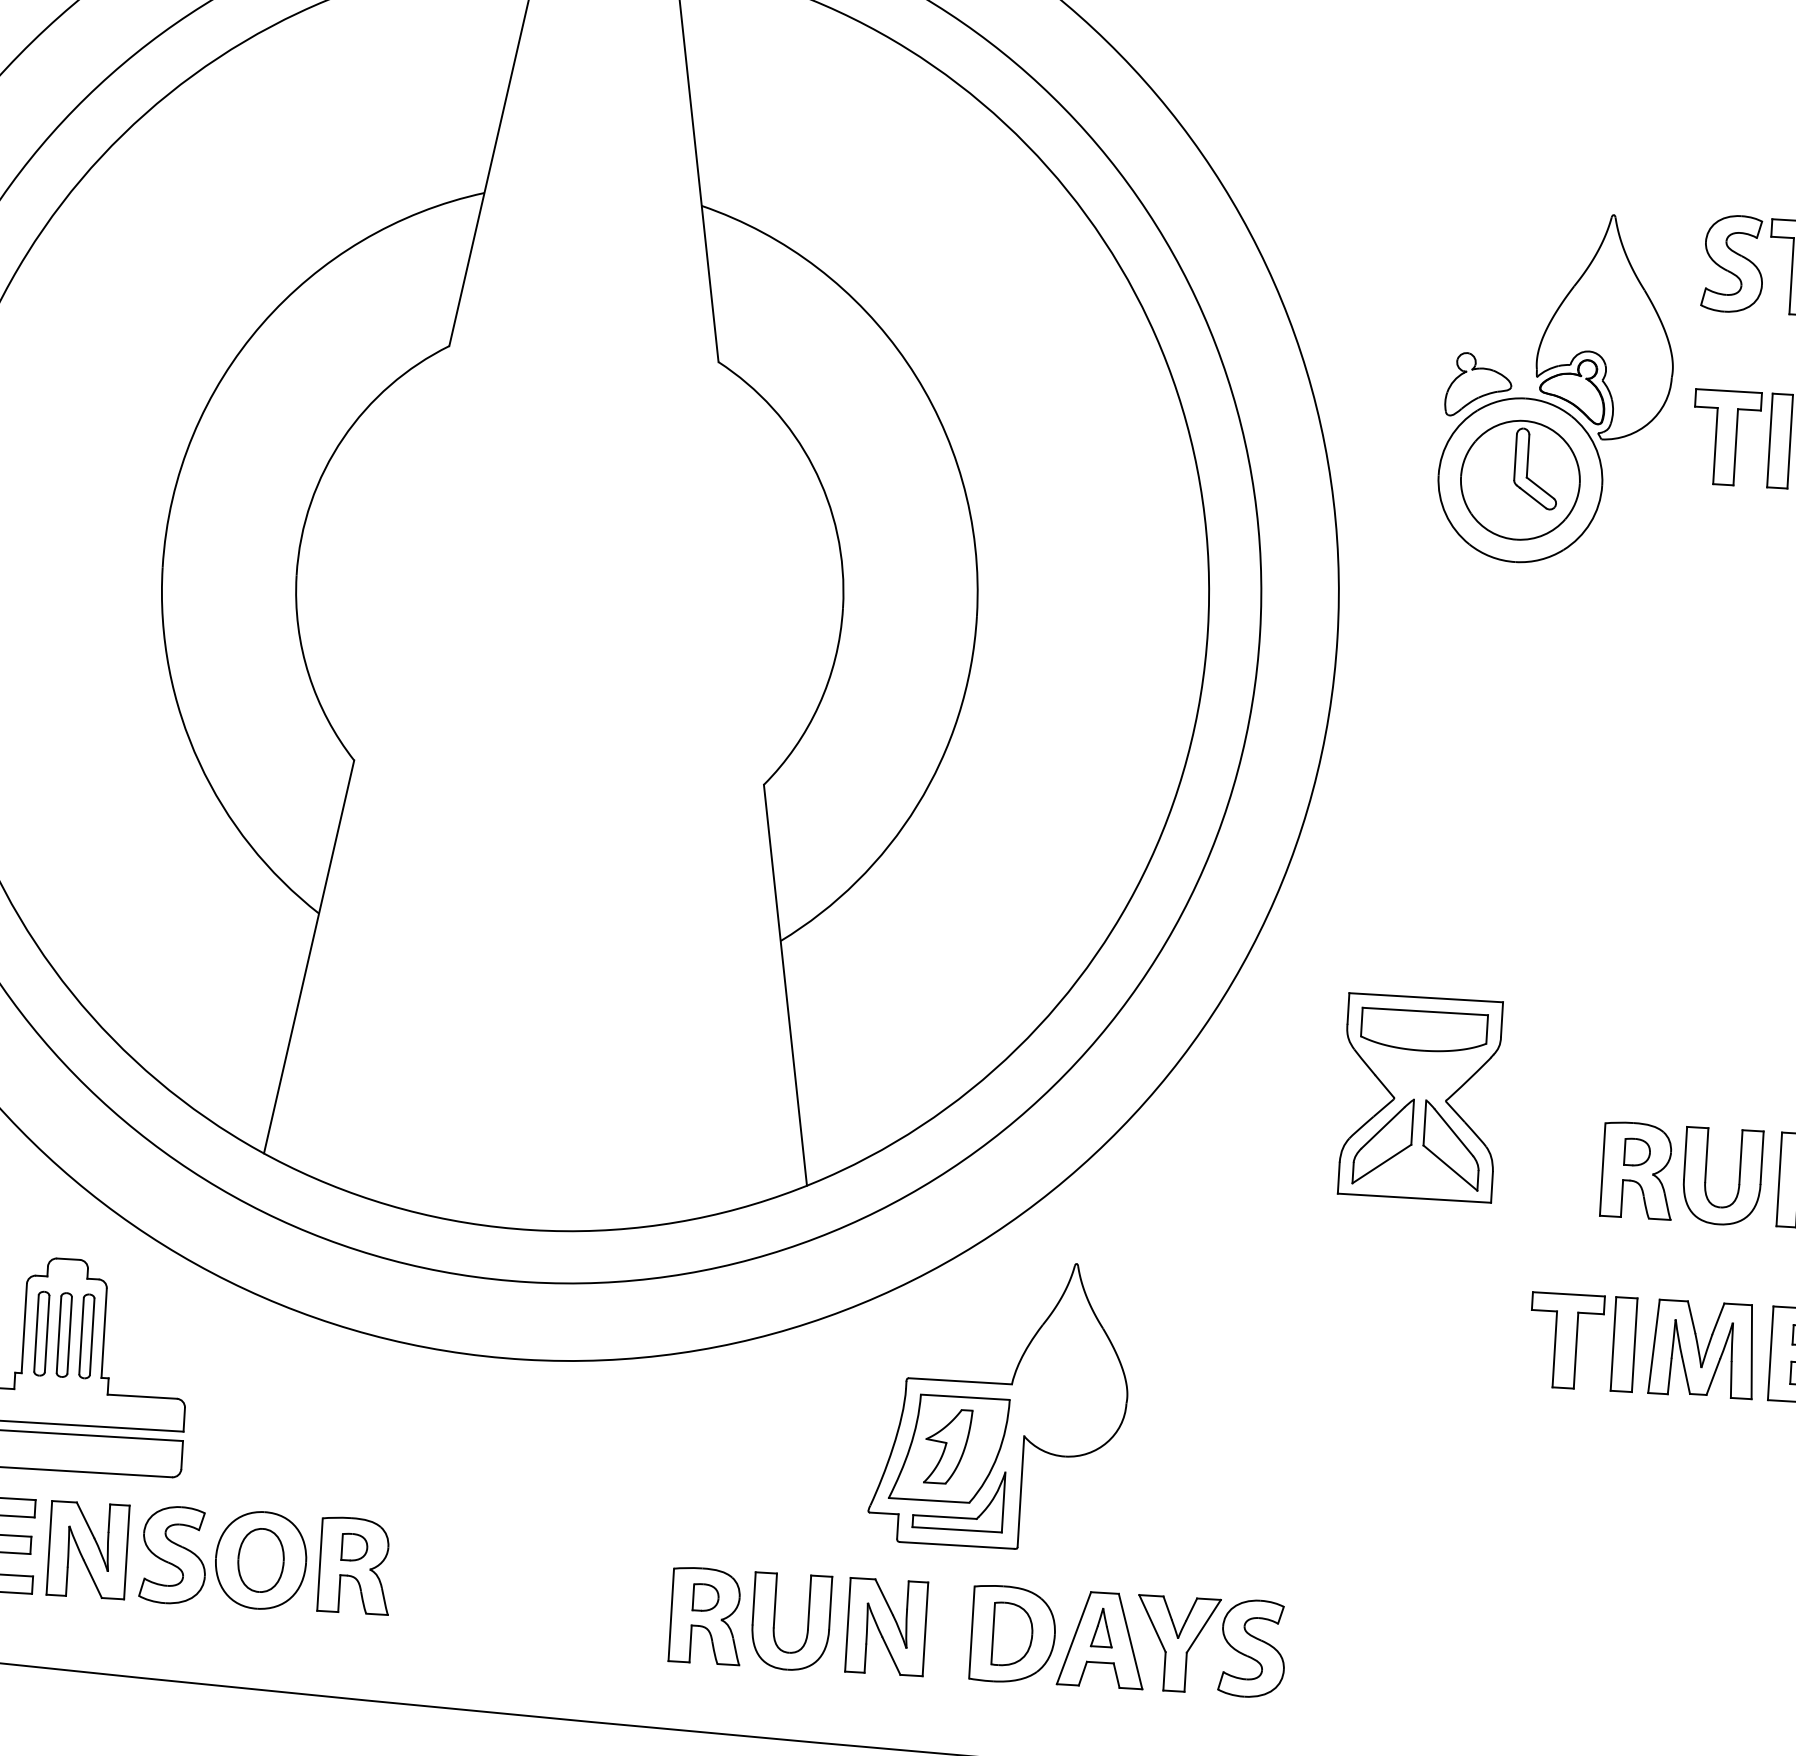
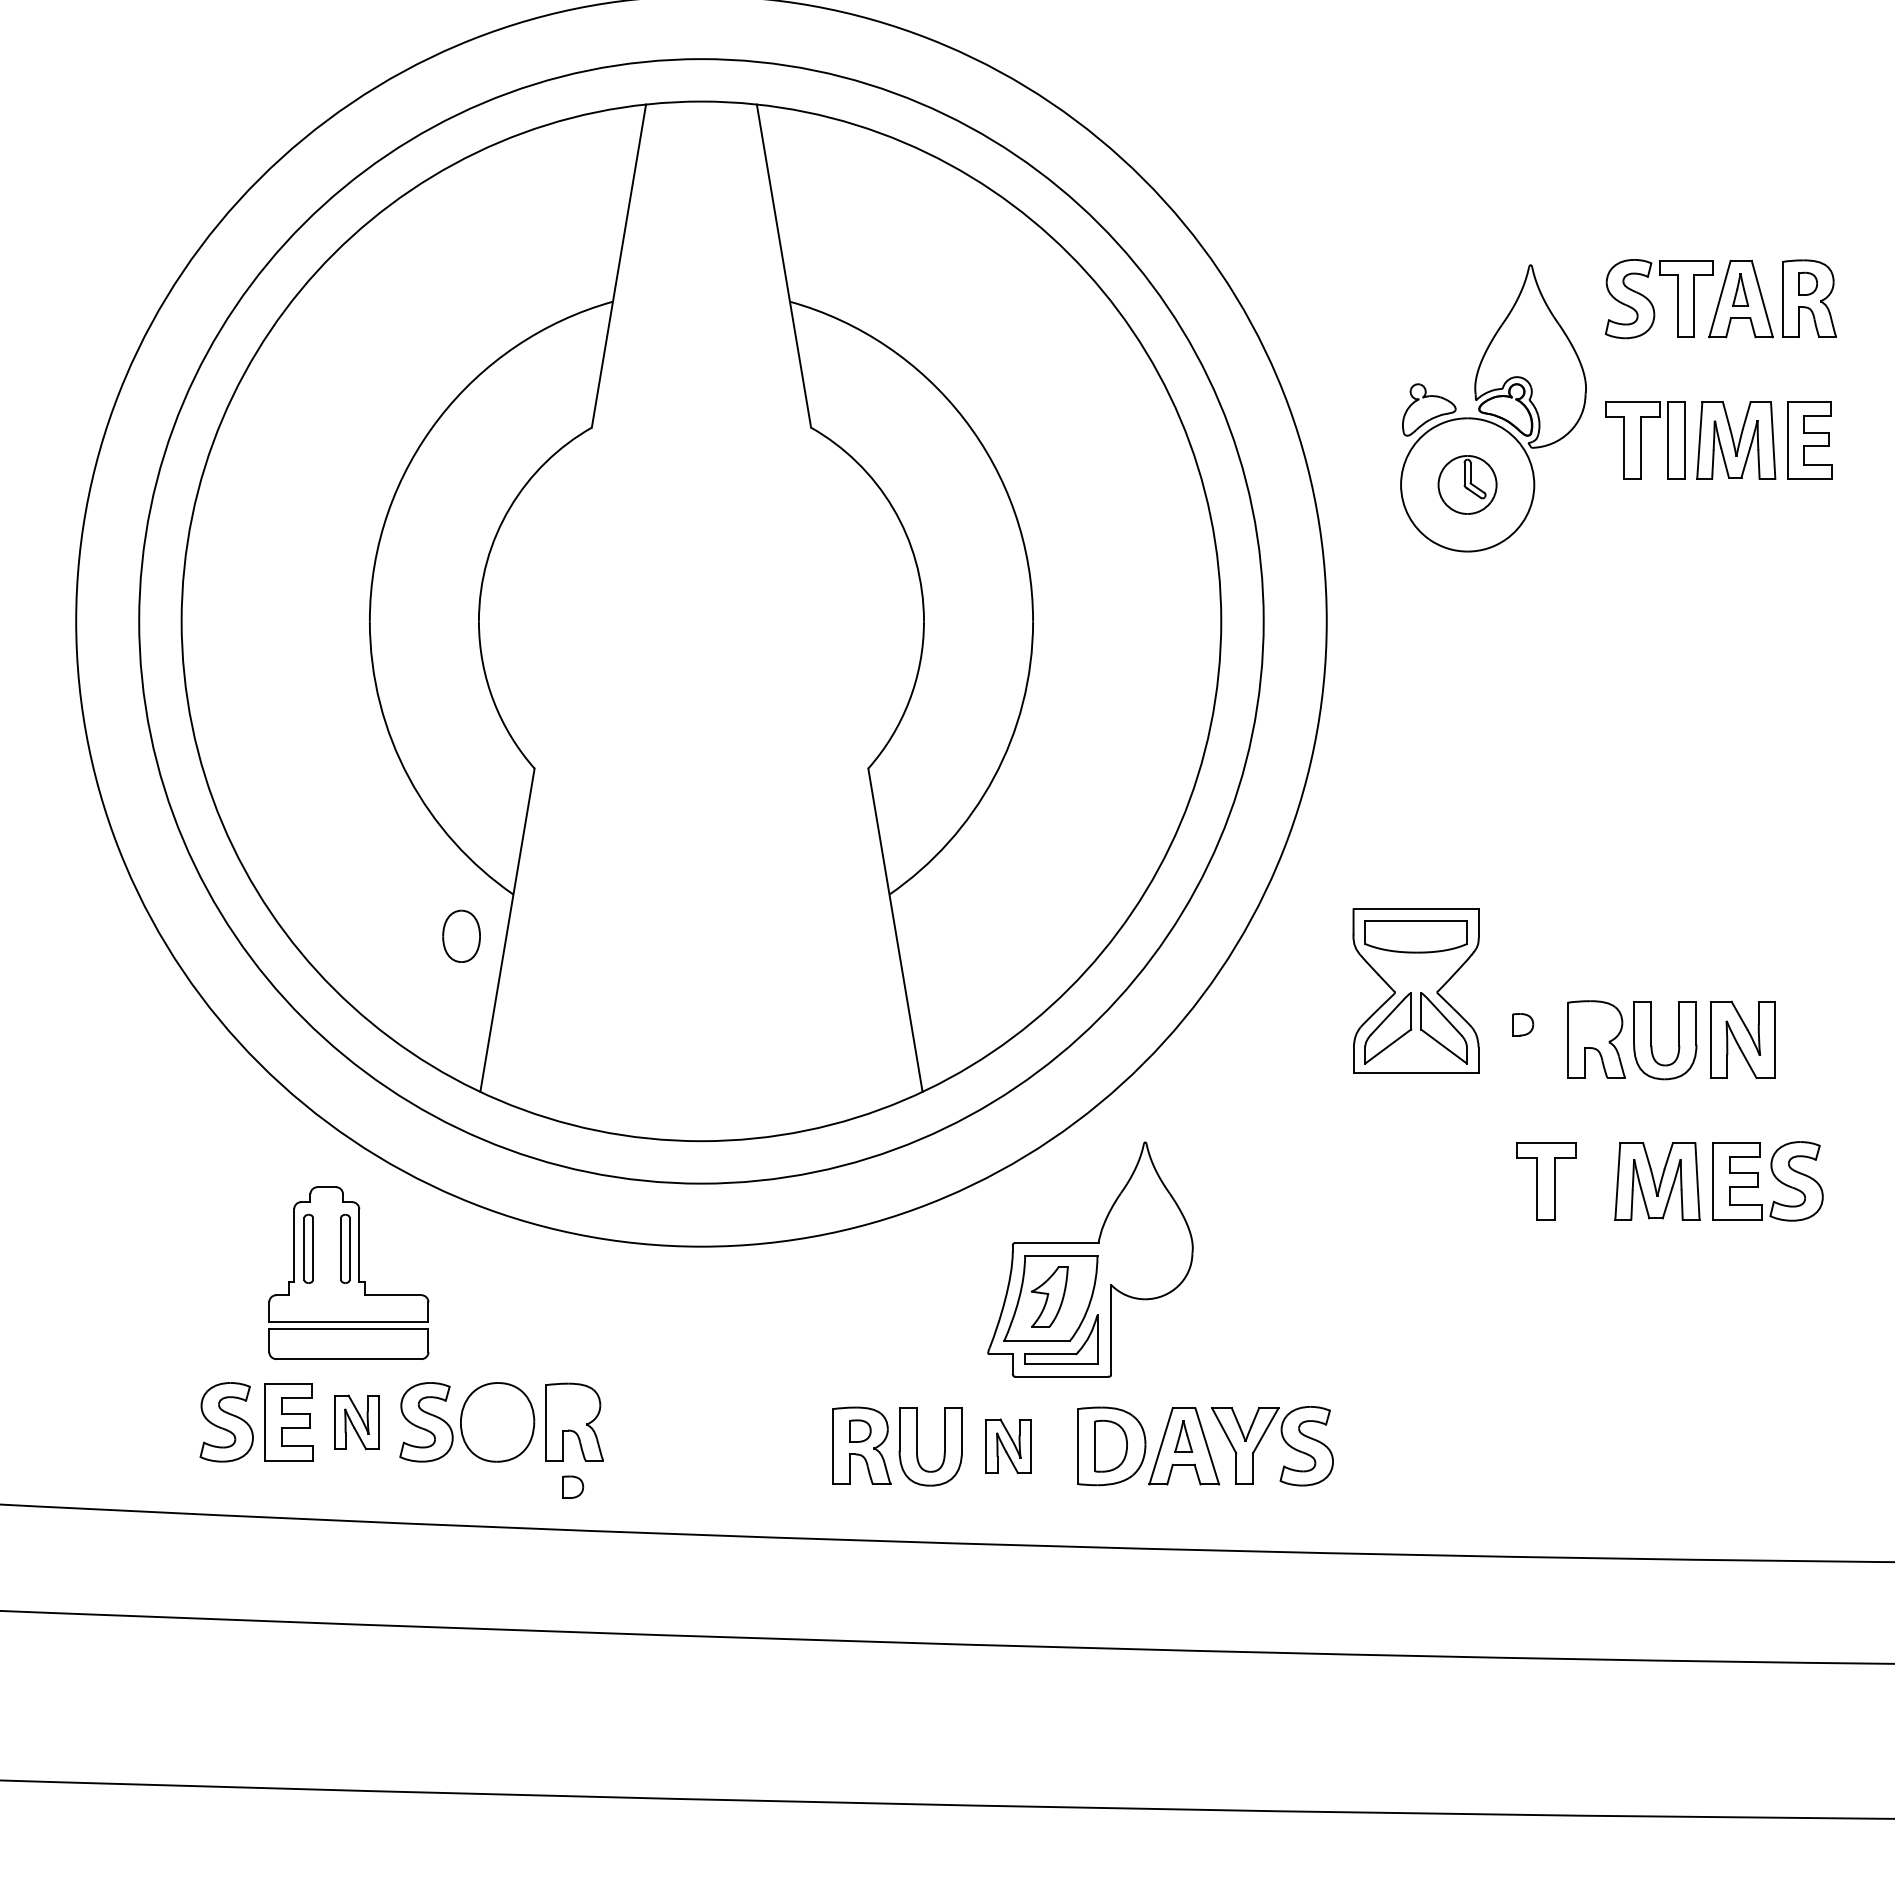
part: (1520, 479) -> (1467, 484), size x0.6
part: (1638, 1152) -> (1523, 1024), moved
part: (63, 1334) -> (326, 1248), removed
part: (1624, 1344) -> (1593, 1181), removed
part: (355, 1546) -> (573, 1486), moved
part: (87, 1550) -> (356, 1422), size x0.7
part: (261, 1559) -> (461, 935), moved
part: (886, 1627) -> (1008, 1446), size x0.7

